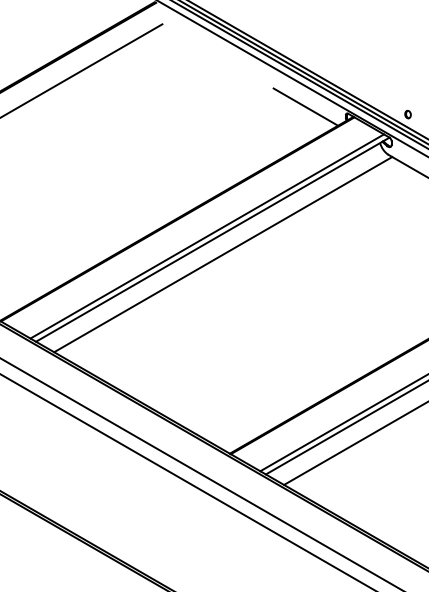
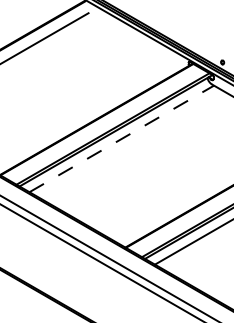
line: (305, 107) -> (166, 58), removed
line: (222, 253) -> (121, 138), solid -> dashed

